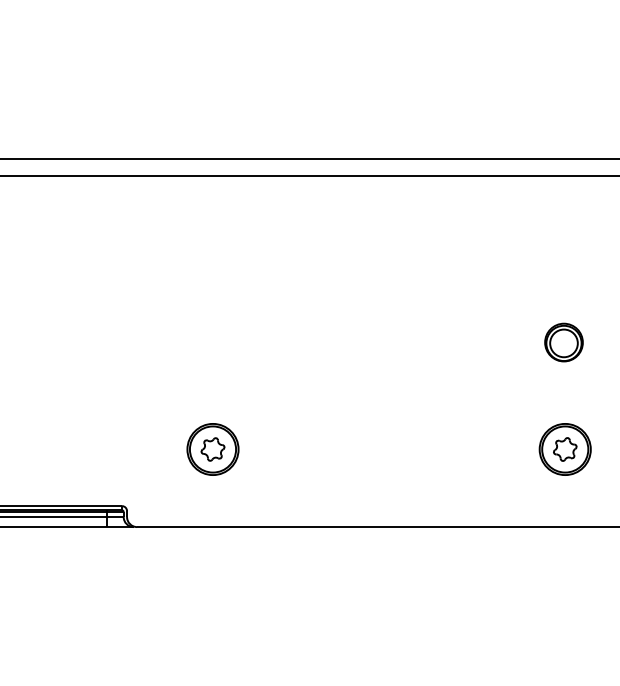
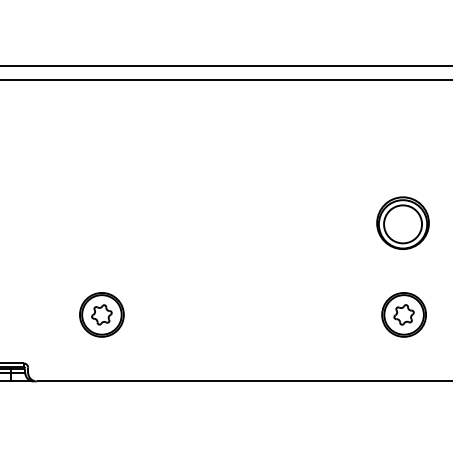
part: (563, 342) -> (402, 223), size x1.6

